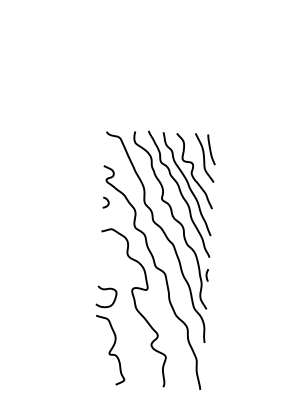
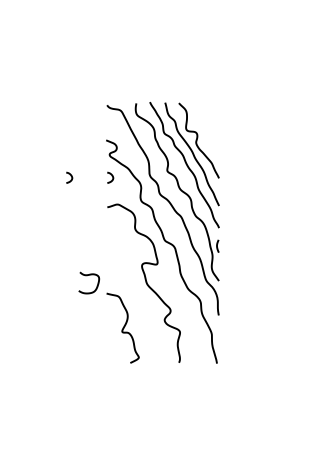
part: (204, 157) -> (208, 126), removed
curve: (67, 199) -> (70, 176), added
curve: (105, 290) -> (87, 276), moved

